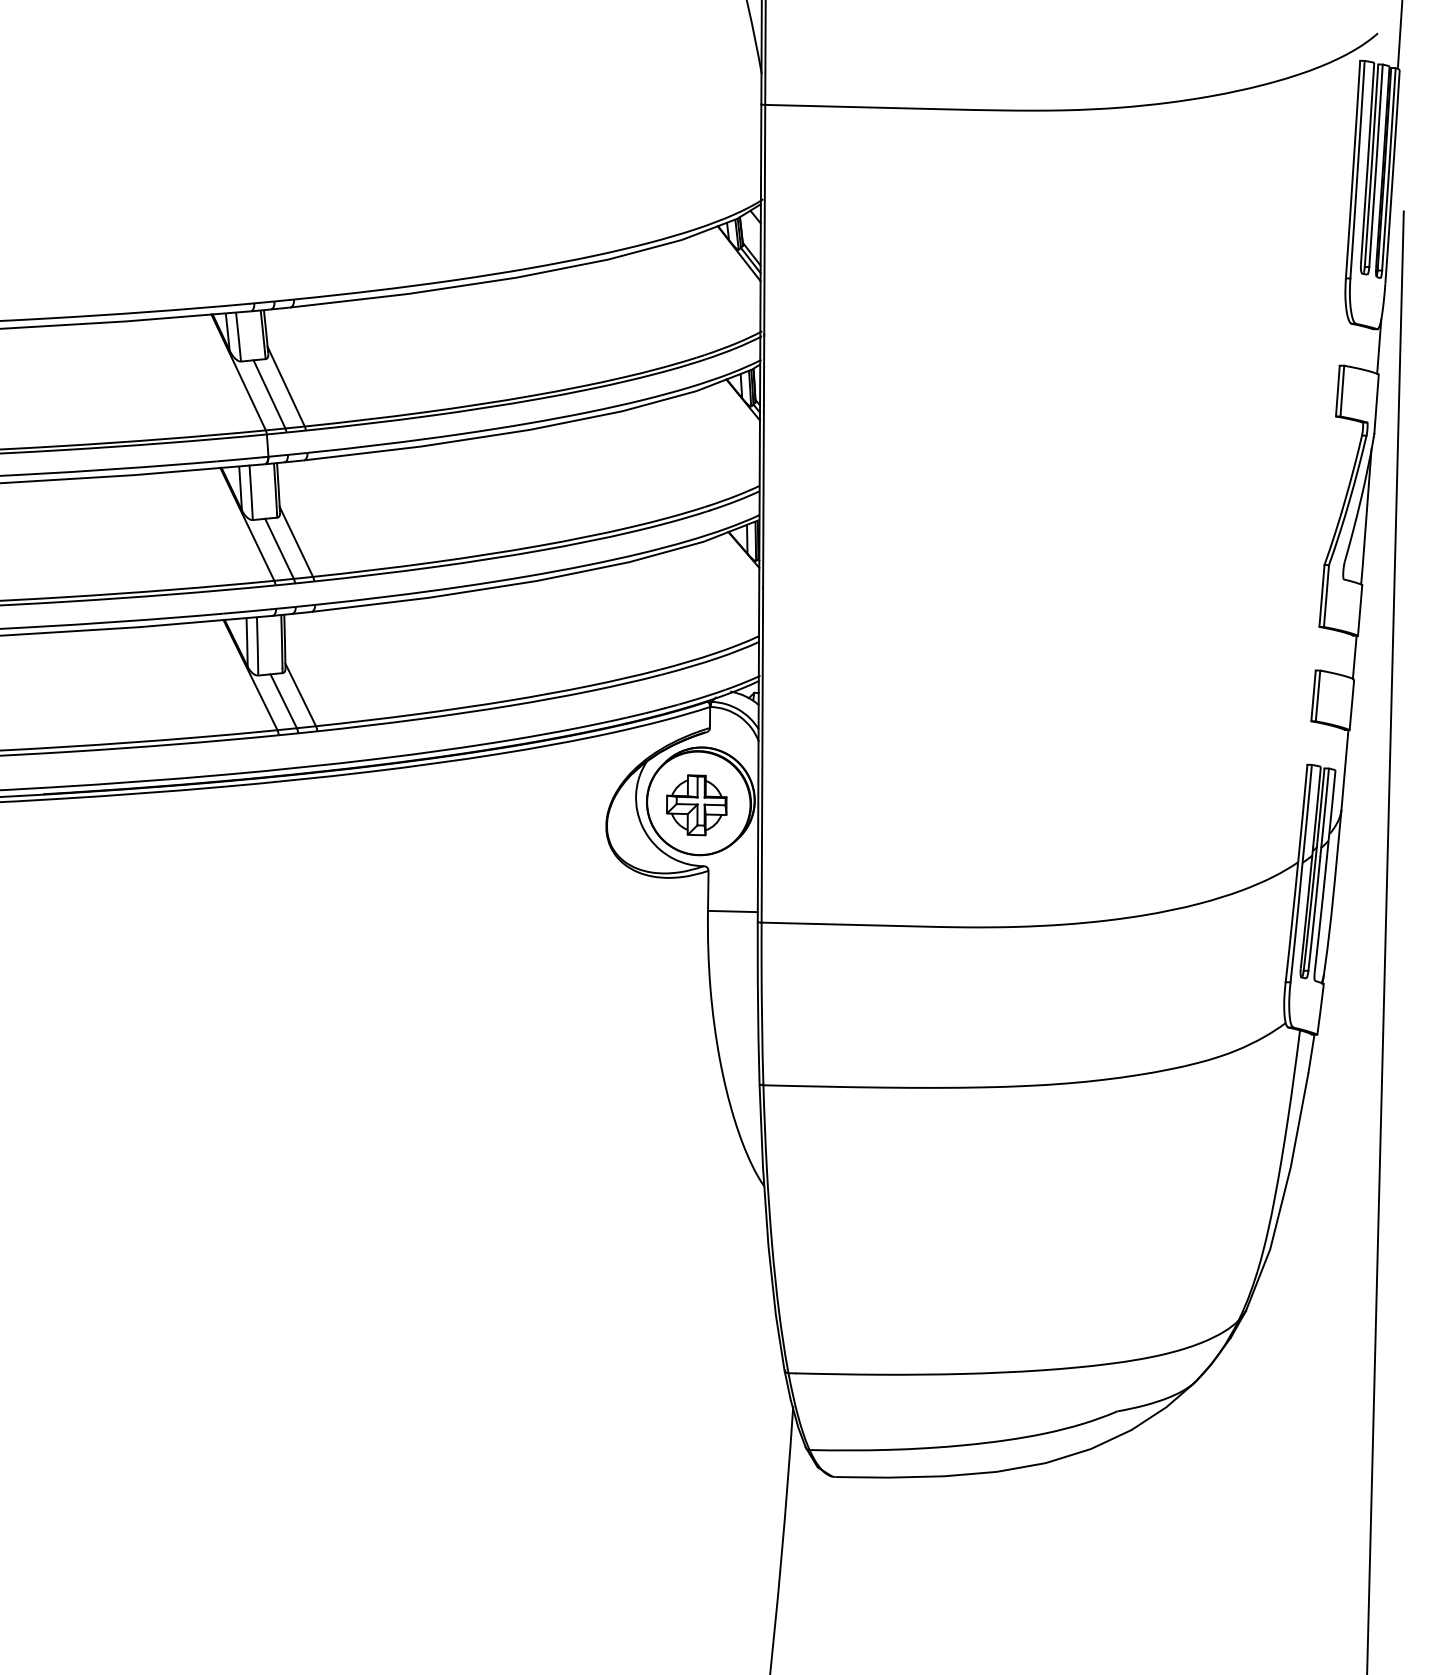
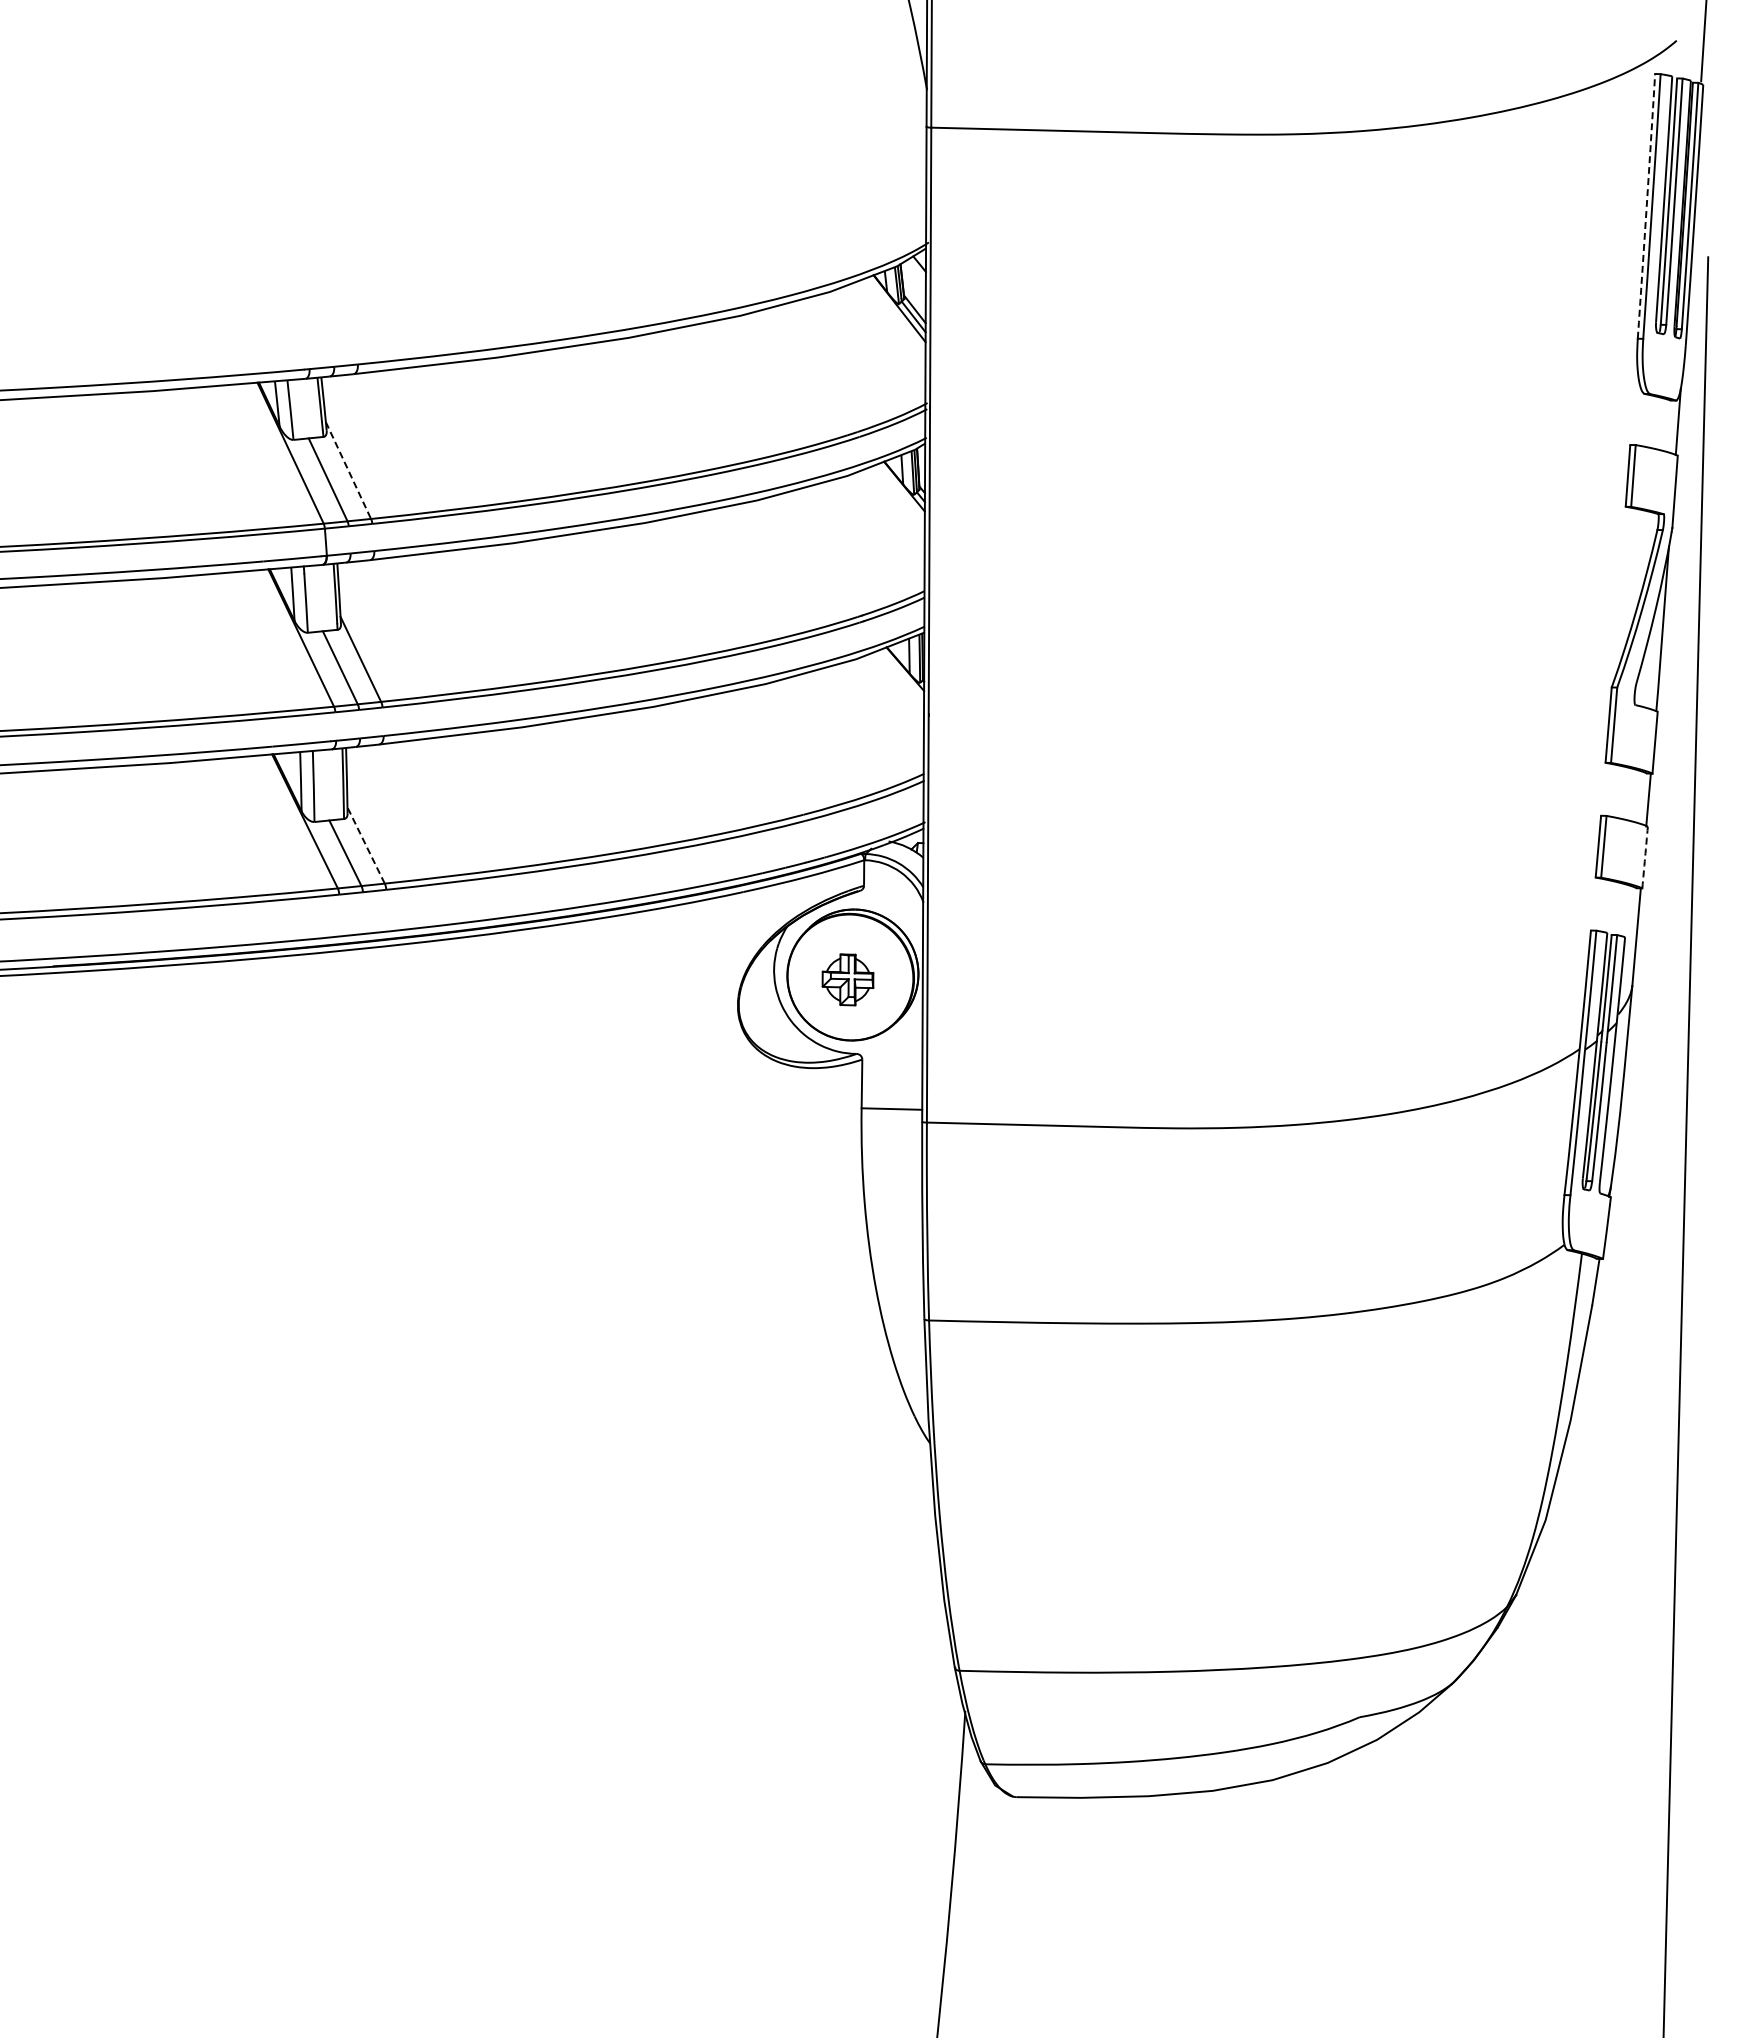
arc: (1353, 169) -> (1646, 206), solid -> dashed
line: (286, 386) -> (348, 470), solid -> dashed
line: (300, 694) -> (365, 845), solid -> dashed
arc: (1352, 704) -> (1645, 857), solid -> dashed
part: (696, 805) -> (847, 979), size x0.7

